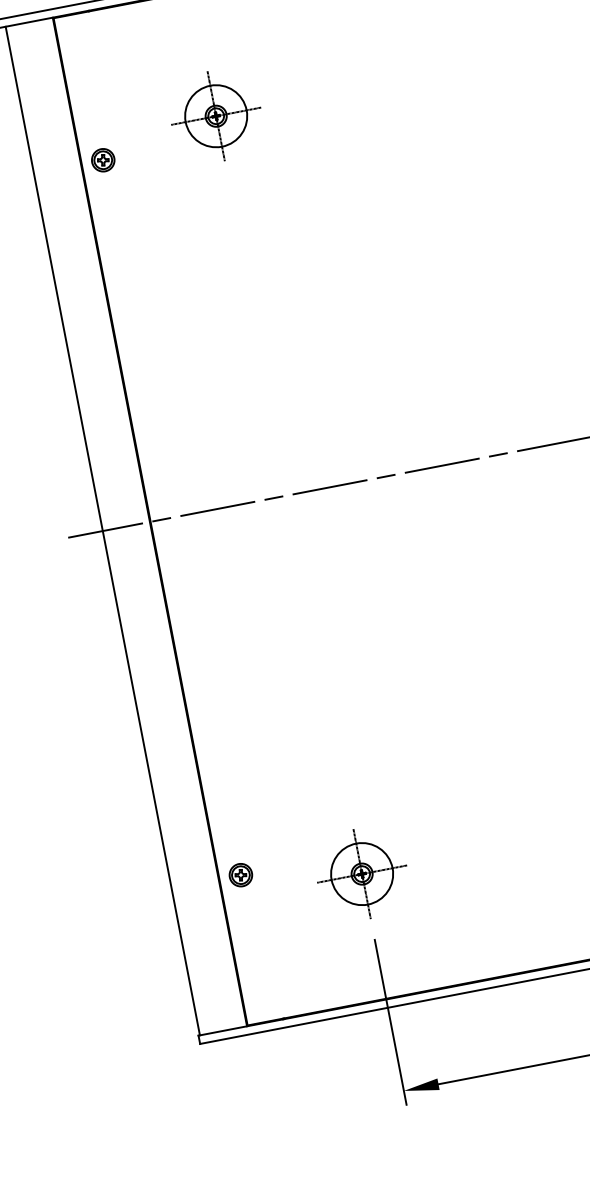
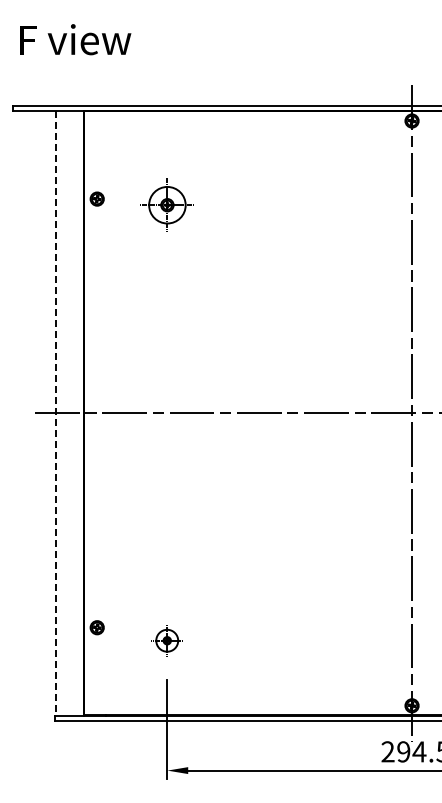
part: (214, 115) -> (166, 204), moved
line: (102, 531) -> (55, 413), solid -> dashed
part: (360, 874) -> (166, 640), size x0.6

